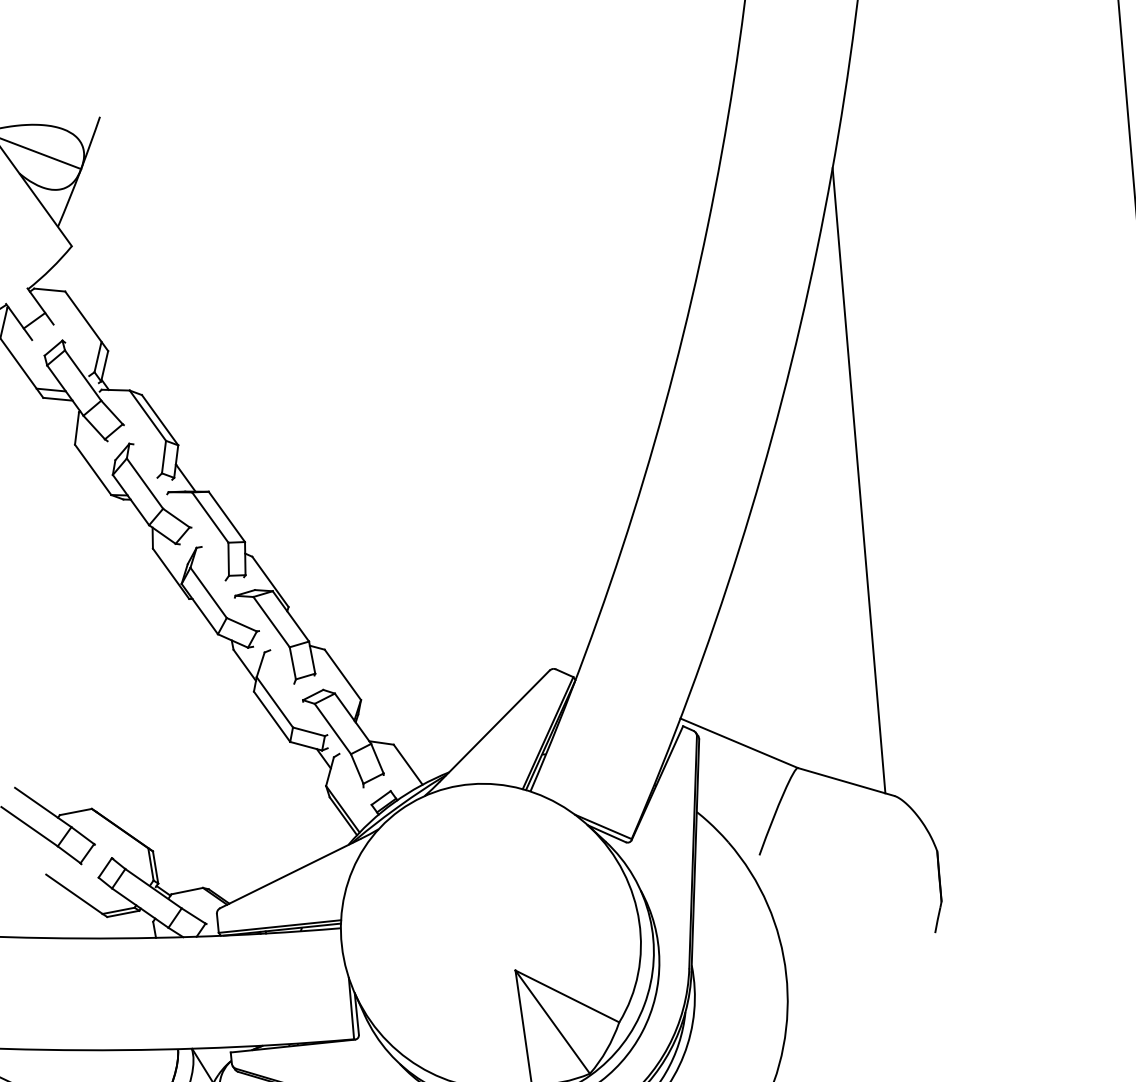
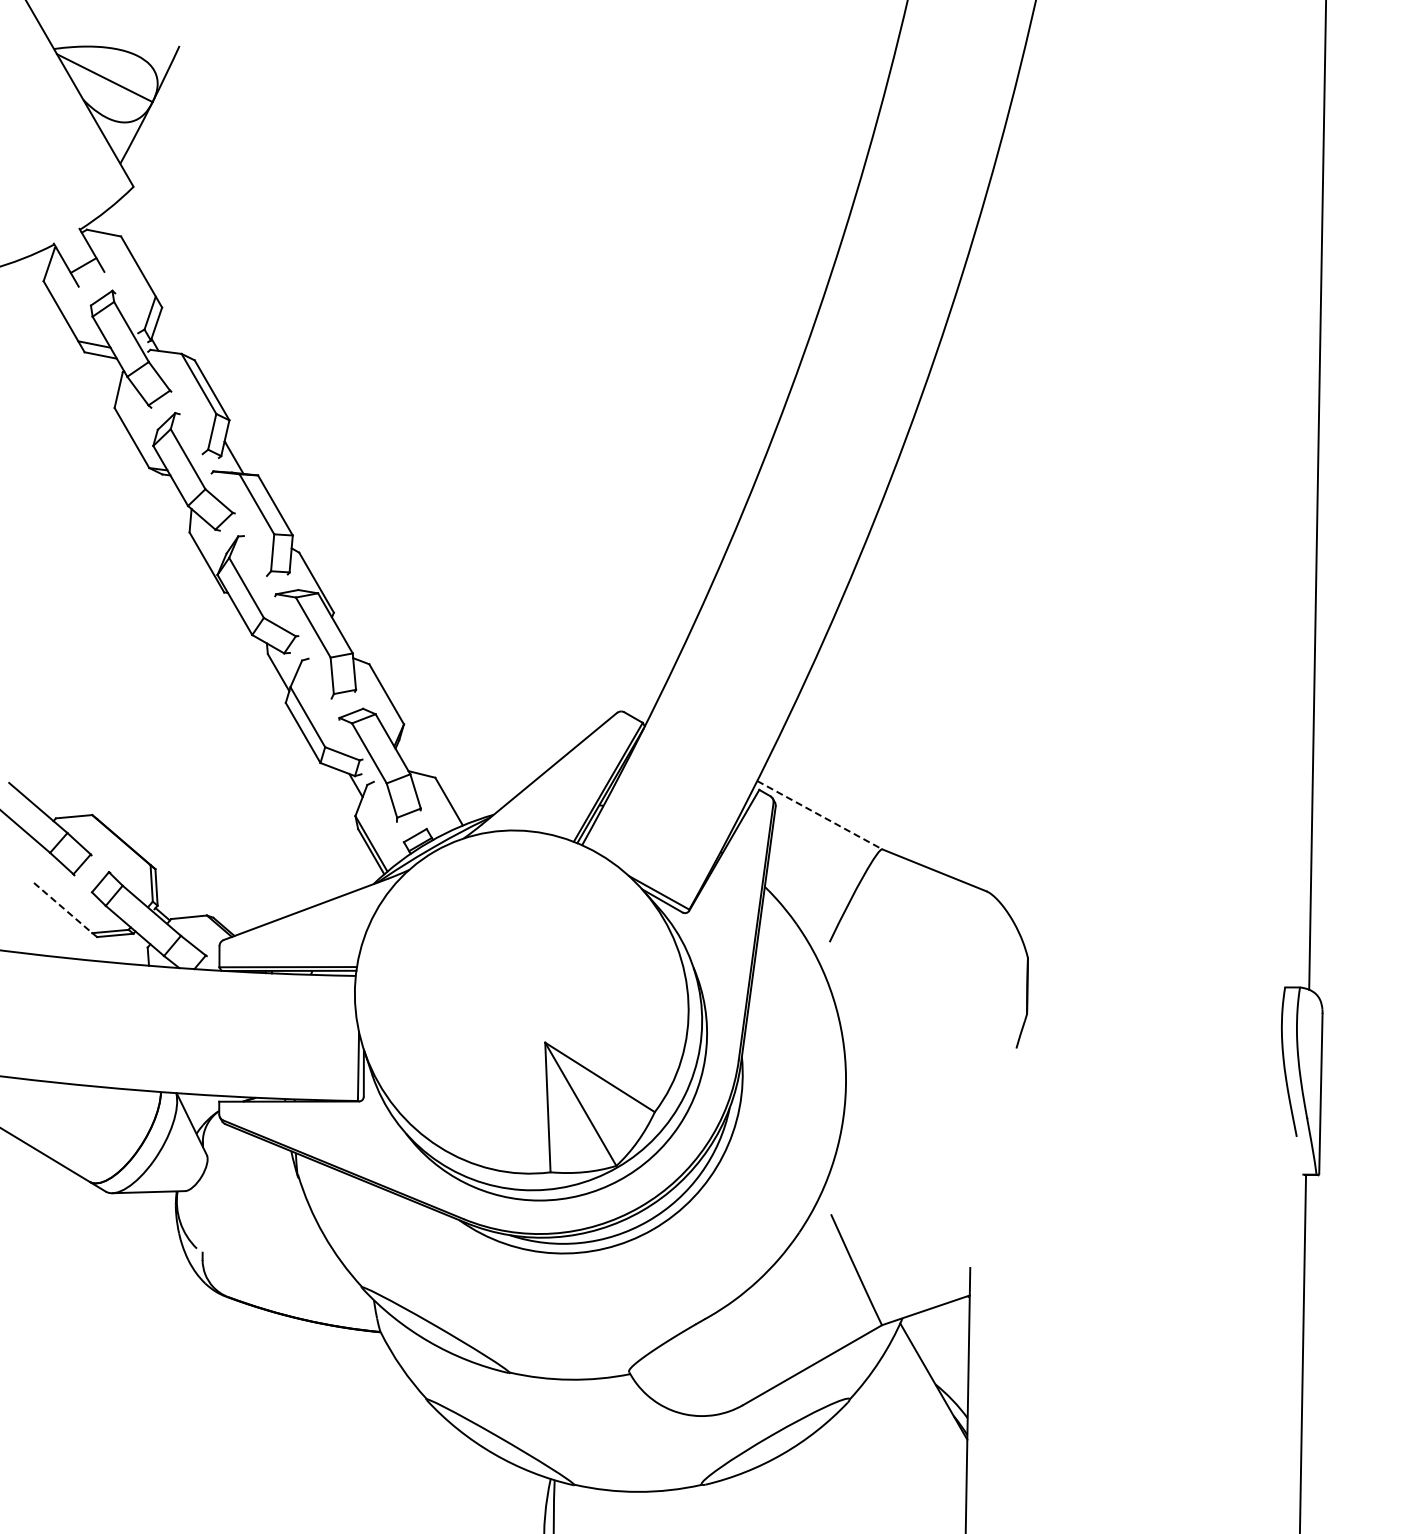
line: (858, 480) -> (982, 536), removed
line: (739, 743) -> (820, 815), solid -> dashed
line: (74, 894) -> (63, 908), solid -> dashed

